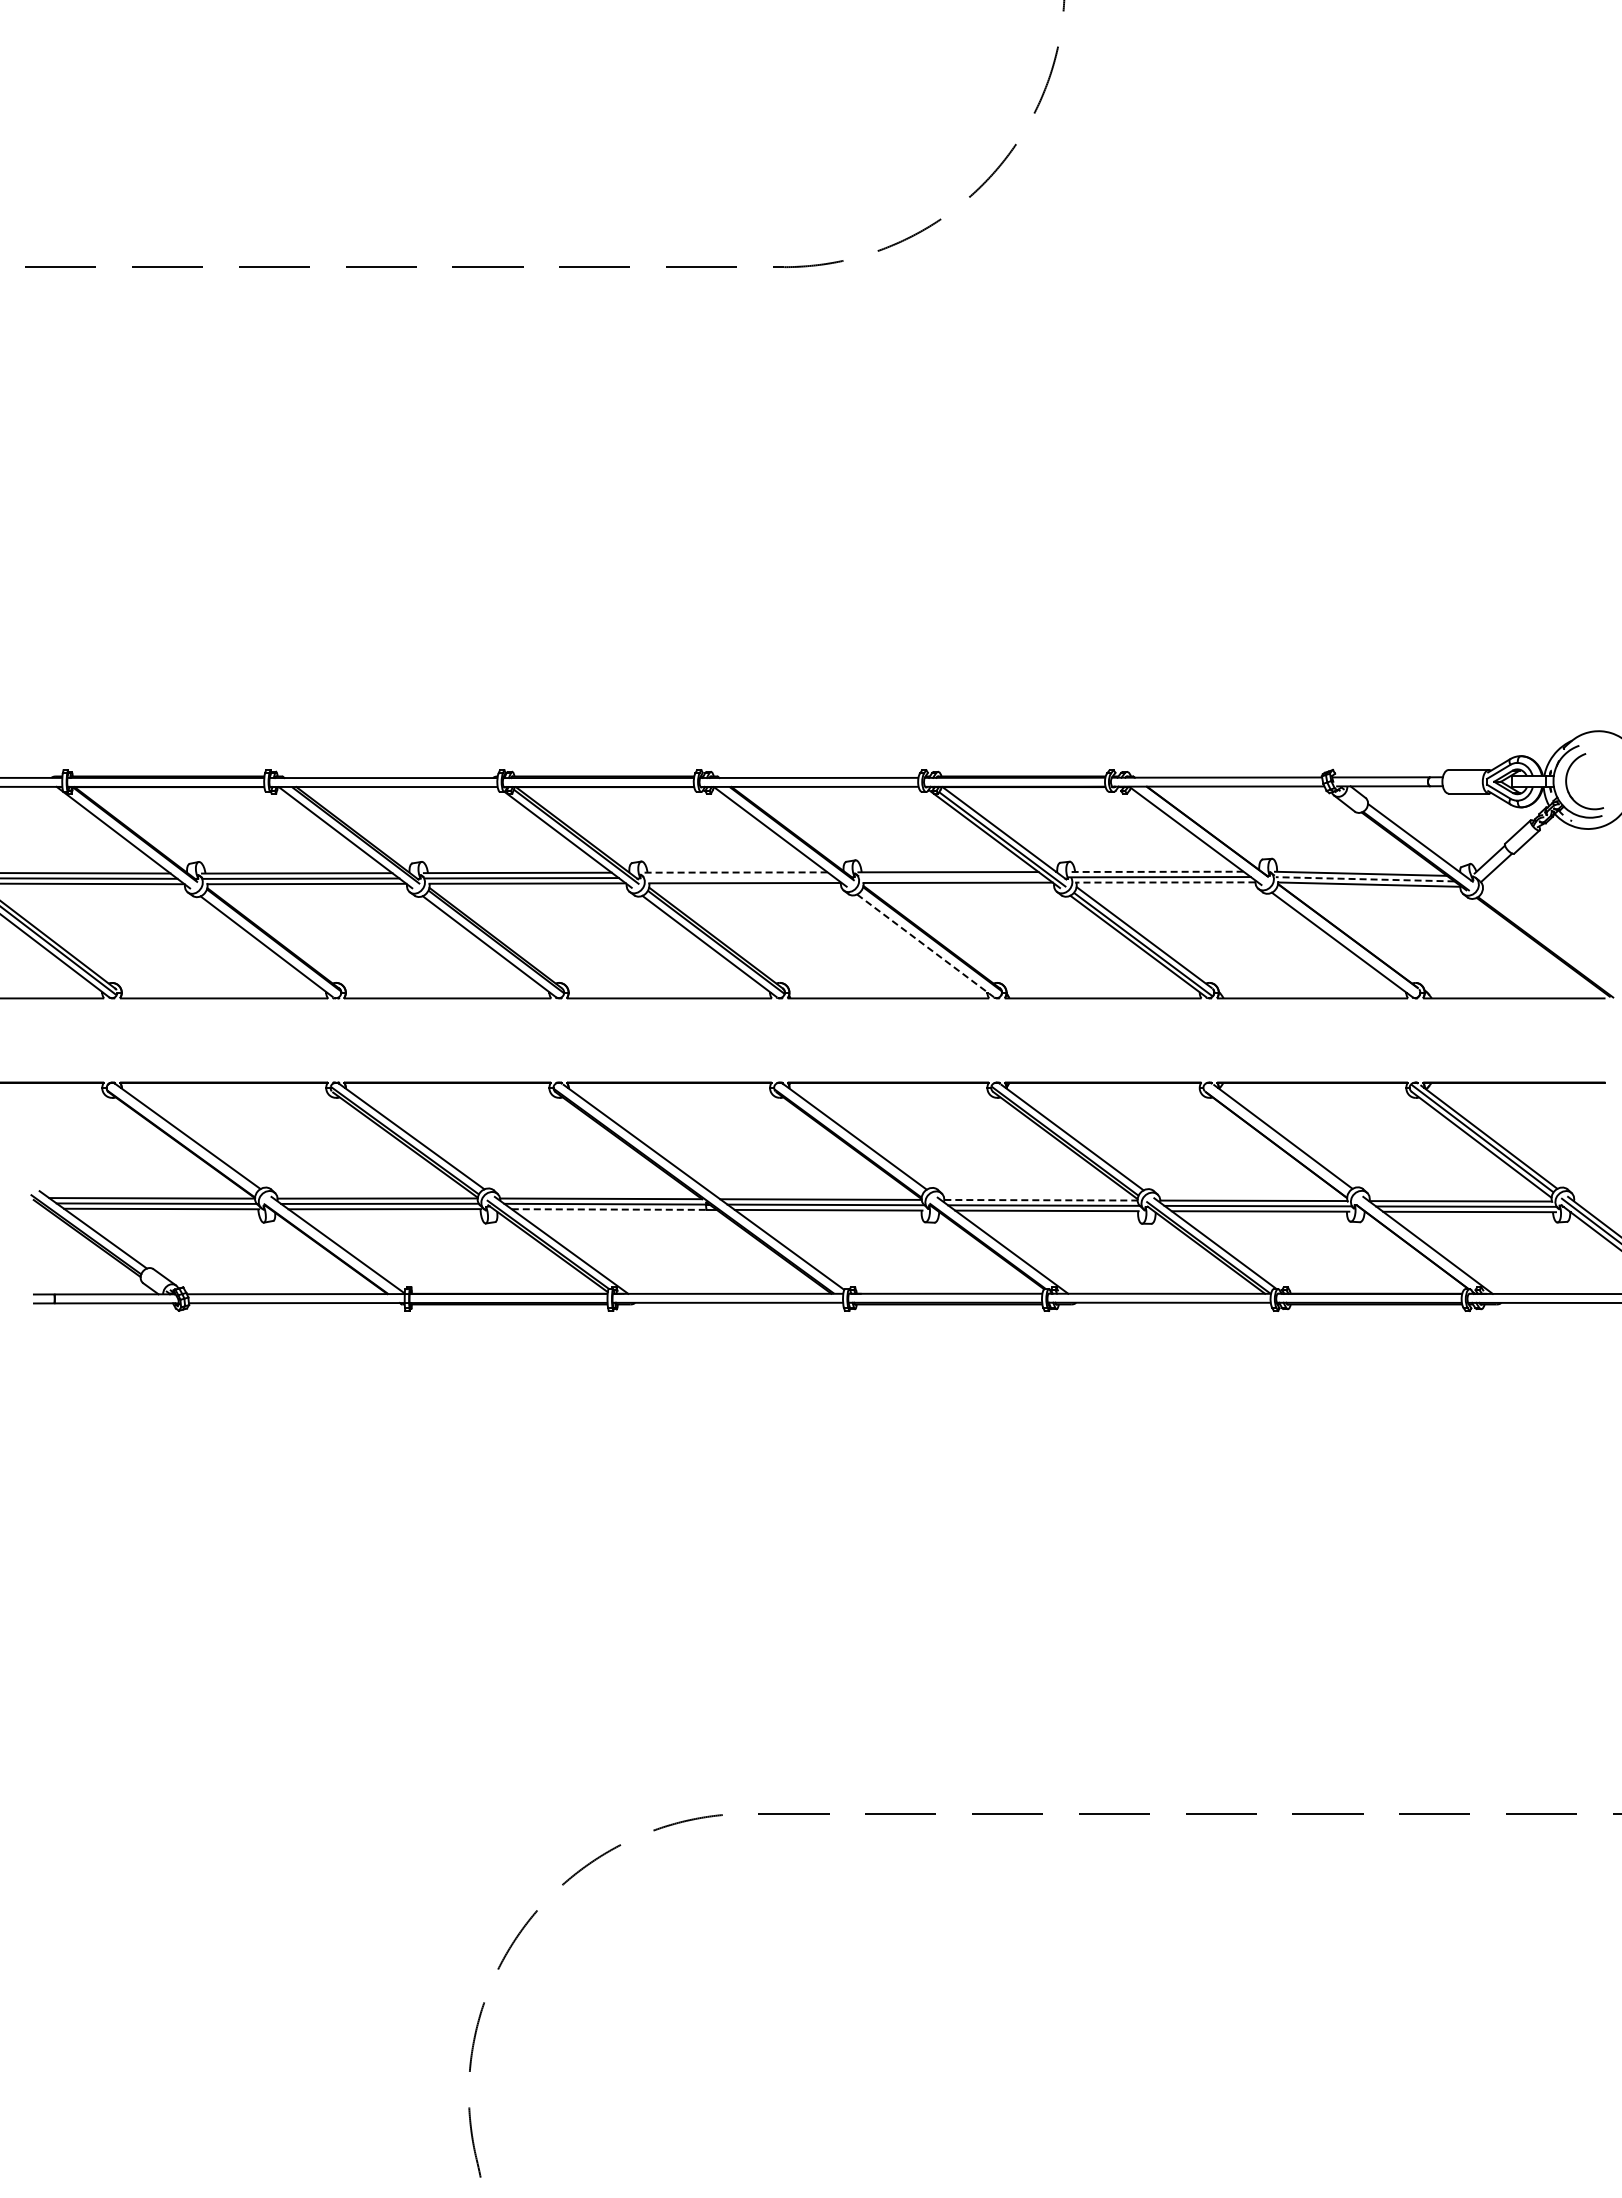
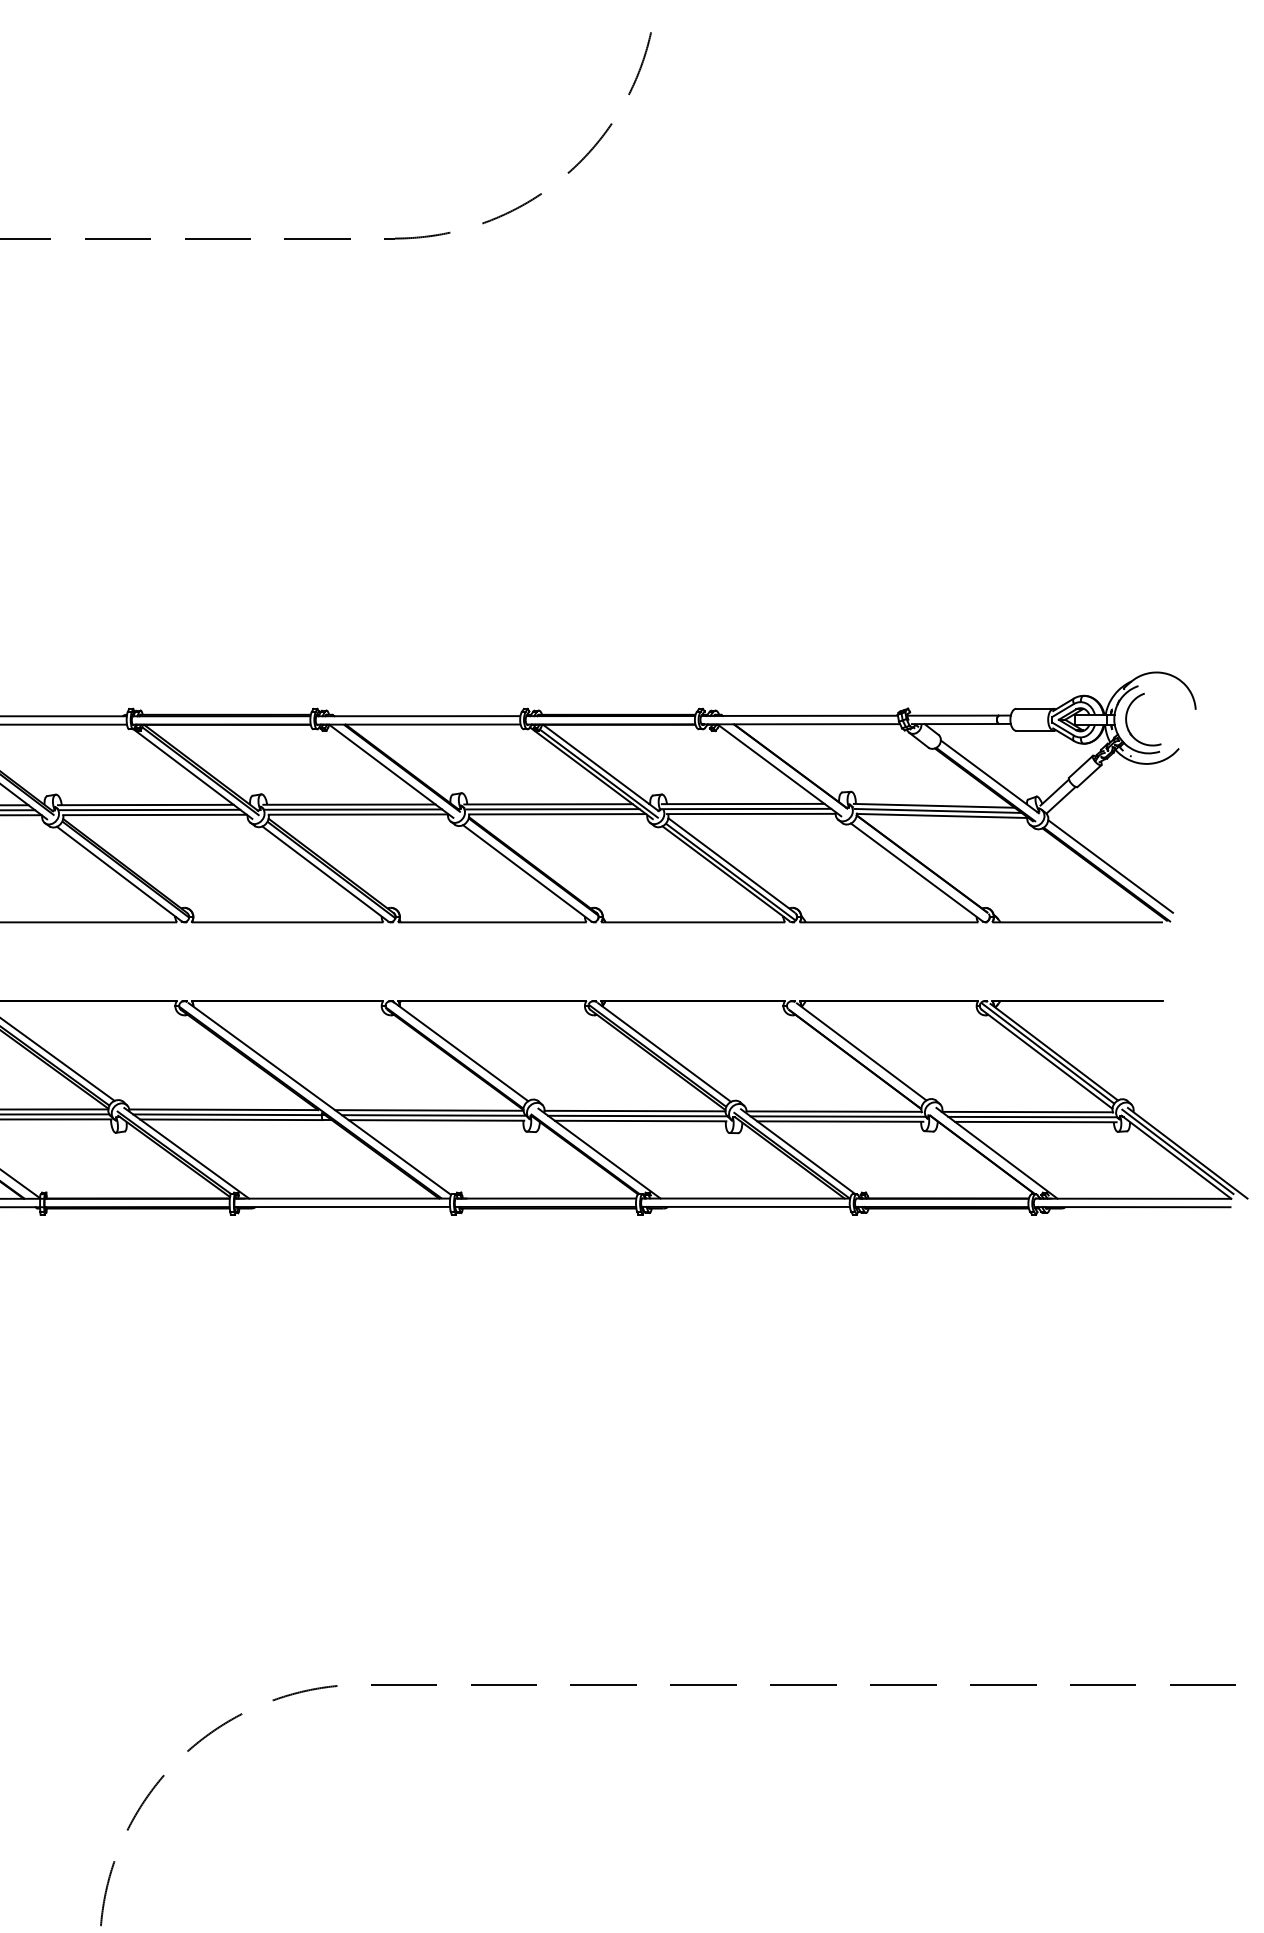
line: (1156, 871) -> (743, 803), dashed -> solid
line: (735, 872) -> (349, 804), dashed -> solid
line: (739, 877) -> (353, 809), added
line: (952, 877) -> (552, 809), added
line: (1364, 879) -> (937, 811), dashed -> solid
line: (1164, 882) -> (750, 813), dashed -> solid
line: (1549, 938) -> (1110, 866), added
line: (925, 945) -> (527, 872), dashed -> solid
line: (1040, 1200) -> (634, 1111), dashed -> solid
line: (609, 1209) -> (231, 1119), dashed -> solid

